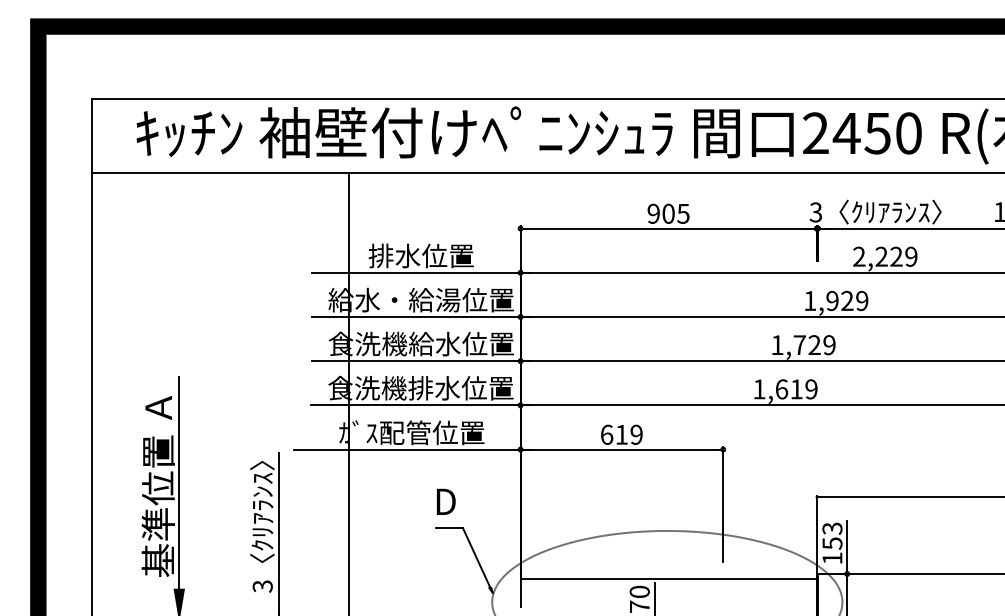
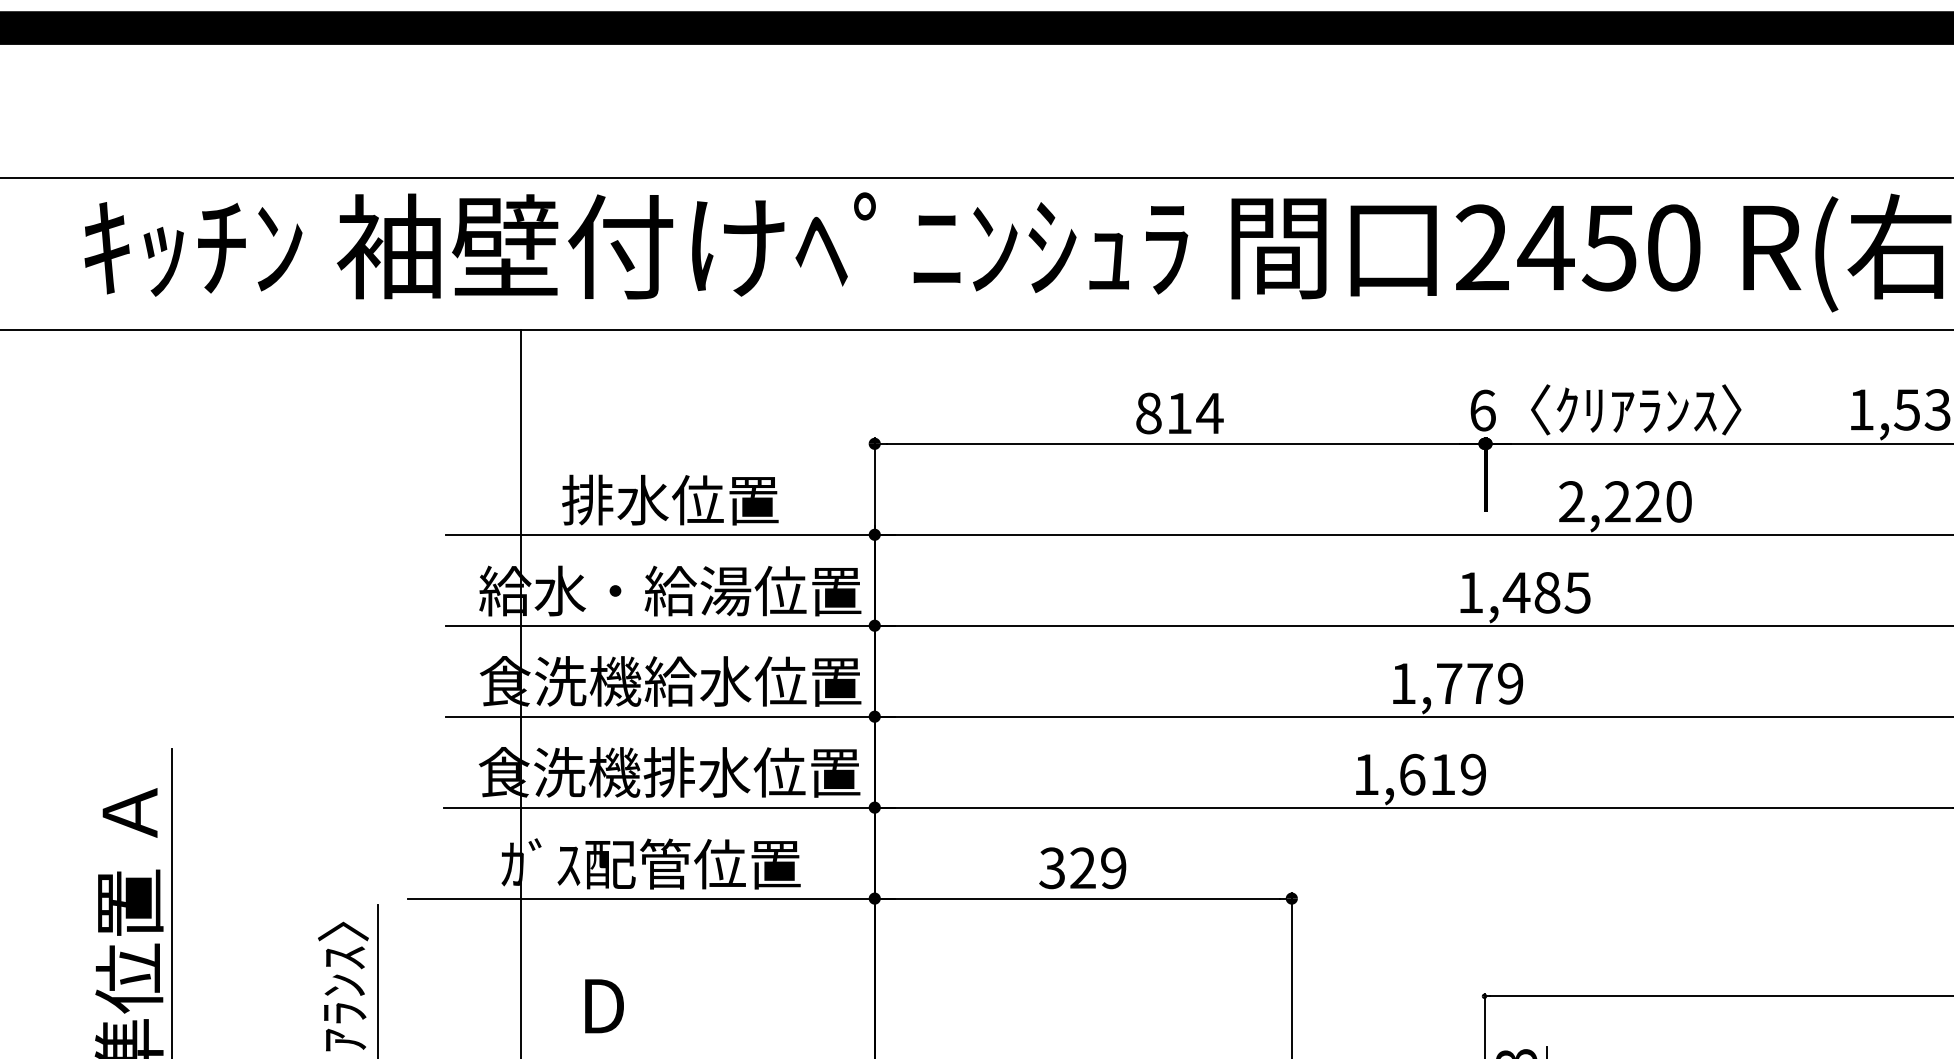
text: (815, 212) -> (1481, 410), 3 -> 6
text: (668, 213) -> (1179, 412), 905 -> 814
text: (911, 256) -> (1679, 501), 2,229 -> 2,220
text: (846, 300) -> (1545, 591), 1,929 -> 1,485
text: (814, 344) -> (1479, 682), 1,729 -> 1,779
text: (613, 434) -> (1065, 867), 619 -> 329
text: (446, 501) -> (604, 1005), moved

